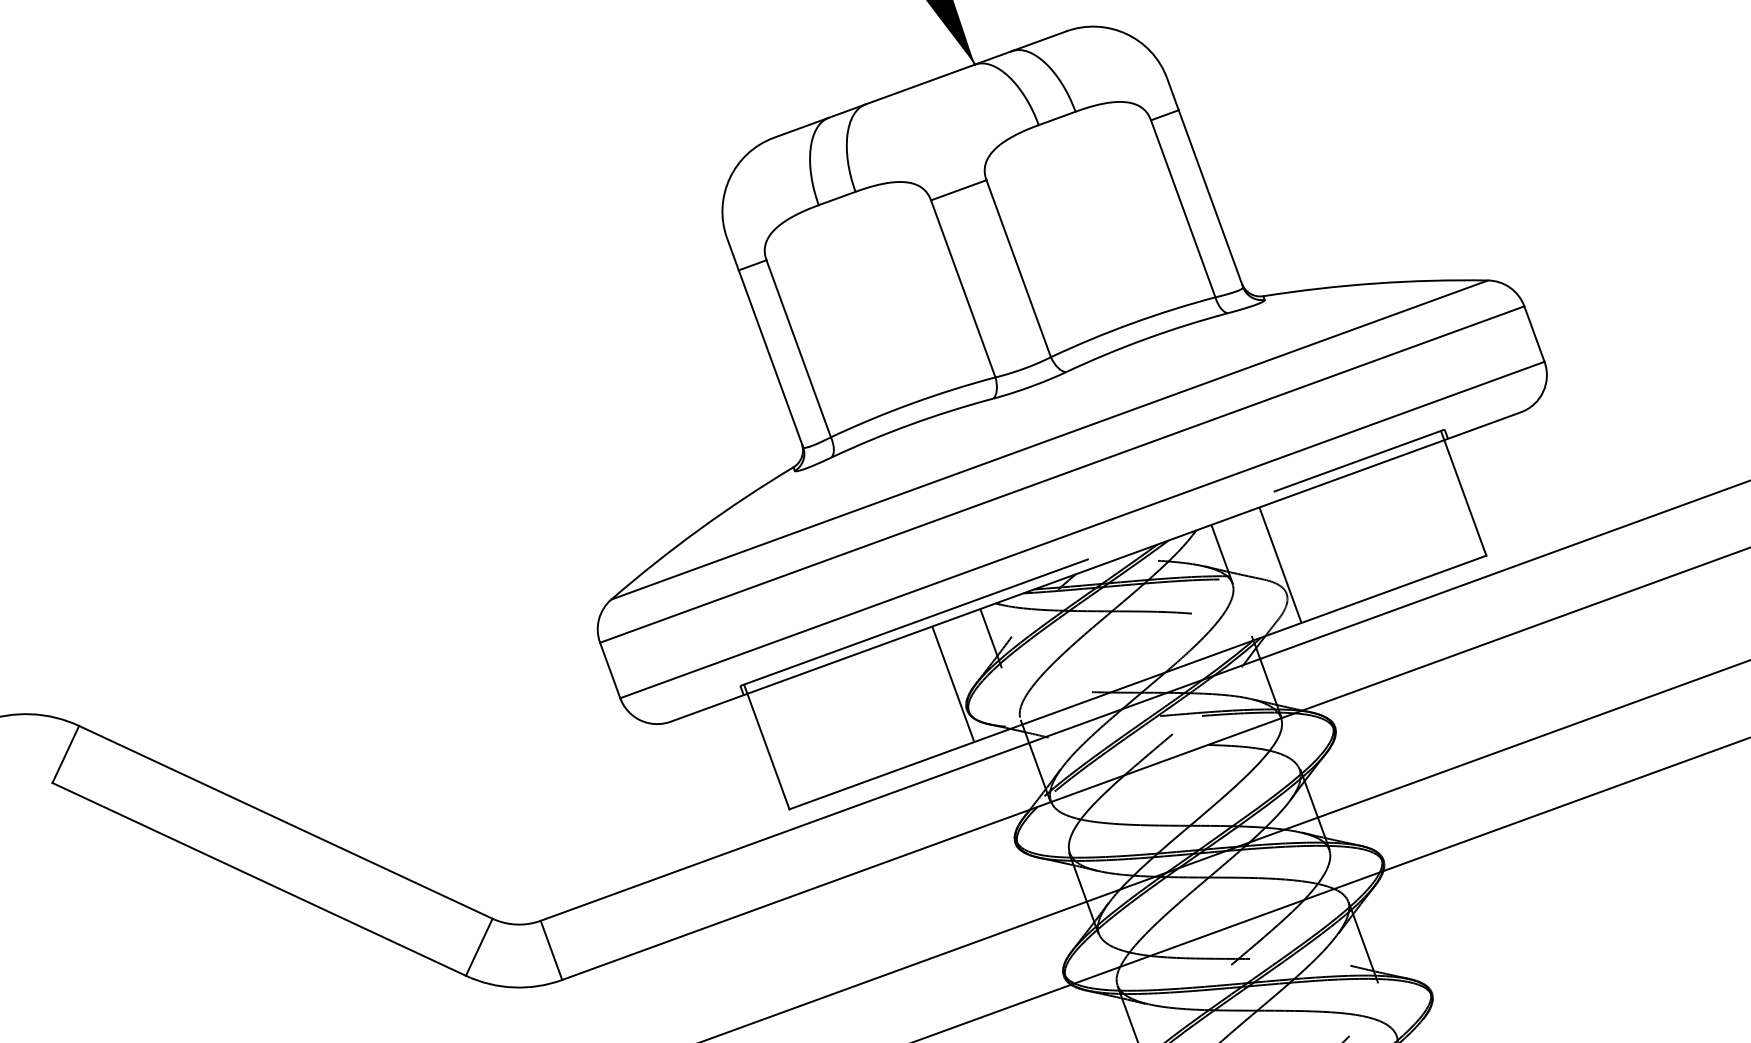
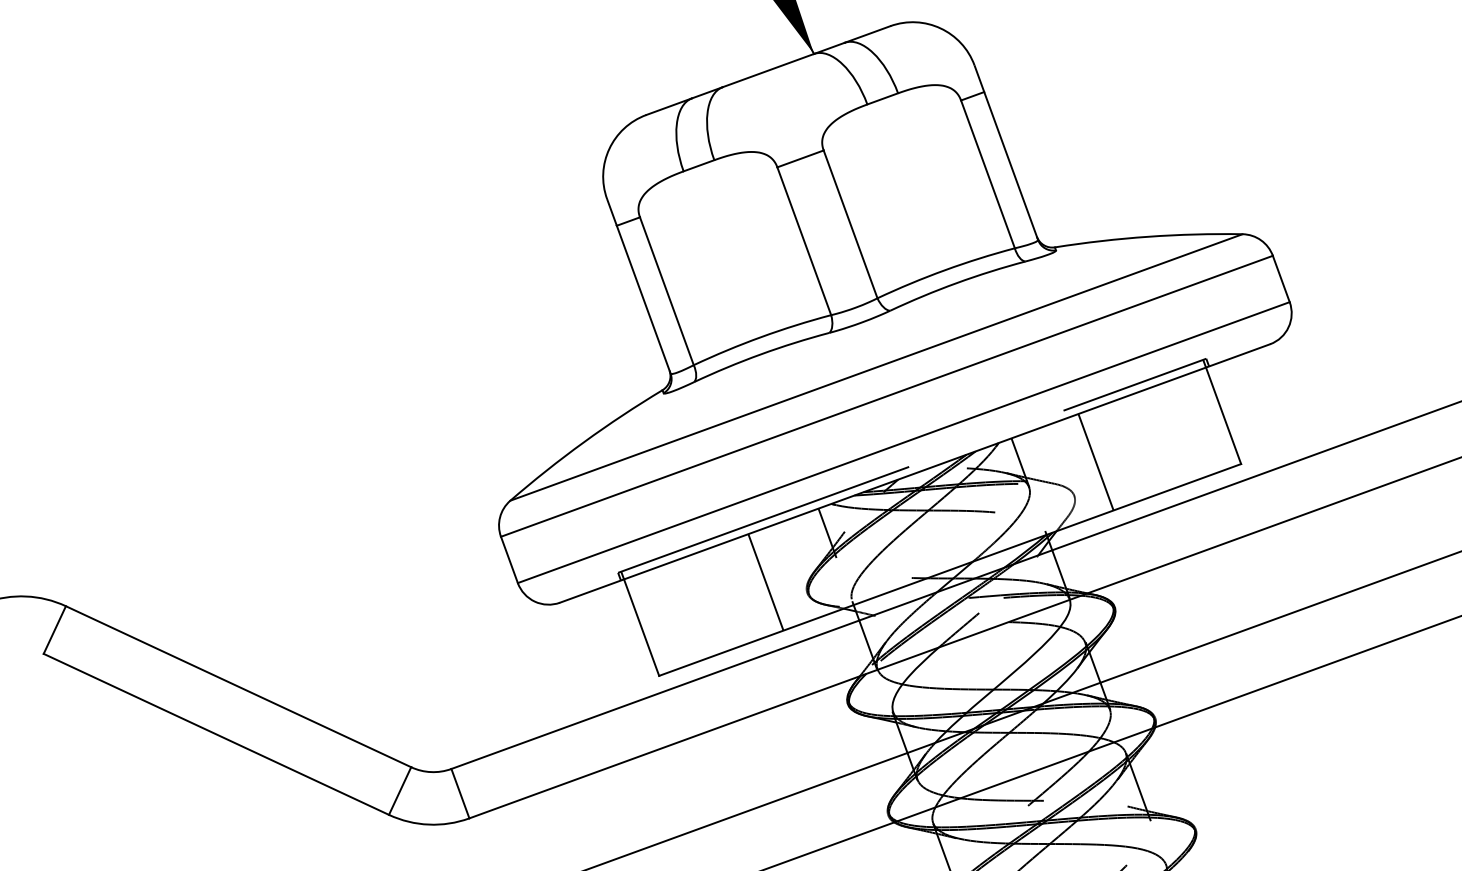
line: (1280, 564) -> (1095, 461), moved
line: (953, 684) -> (766, 582), moved

